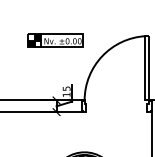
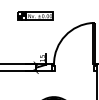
part: (55, 40) -> (35, 15), moved

